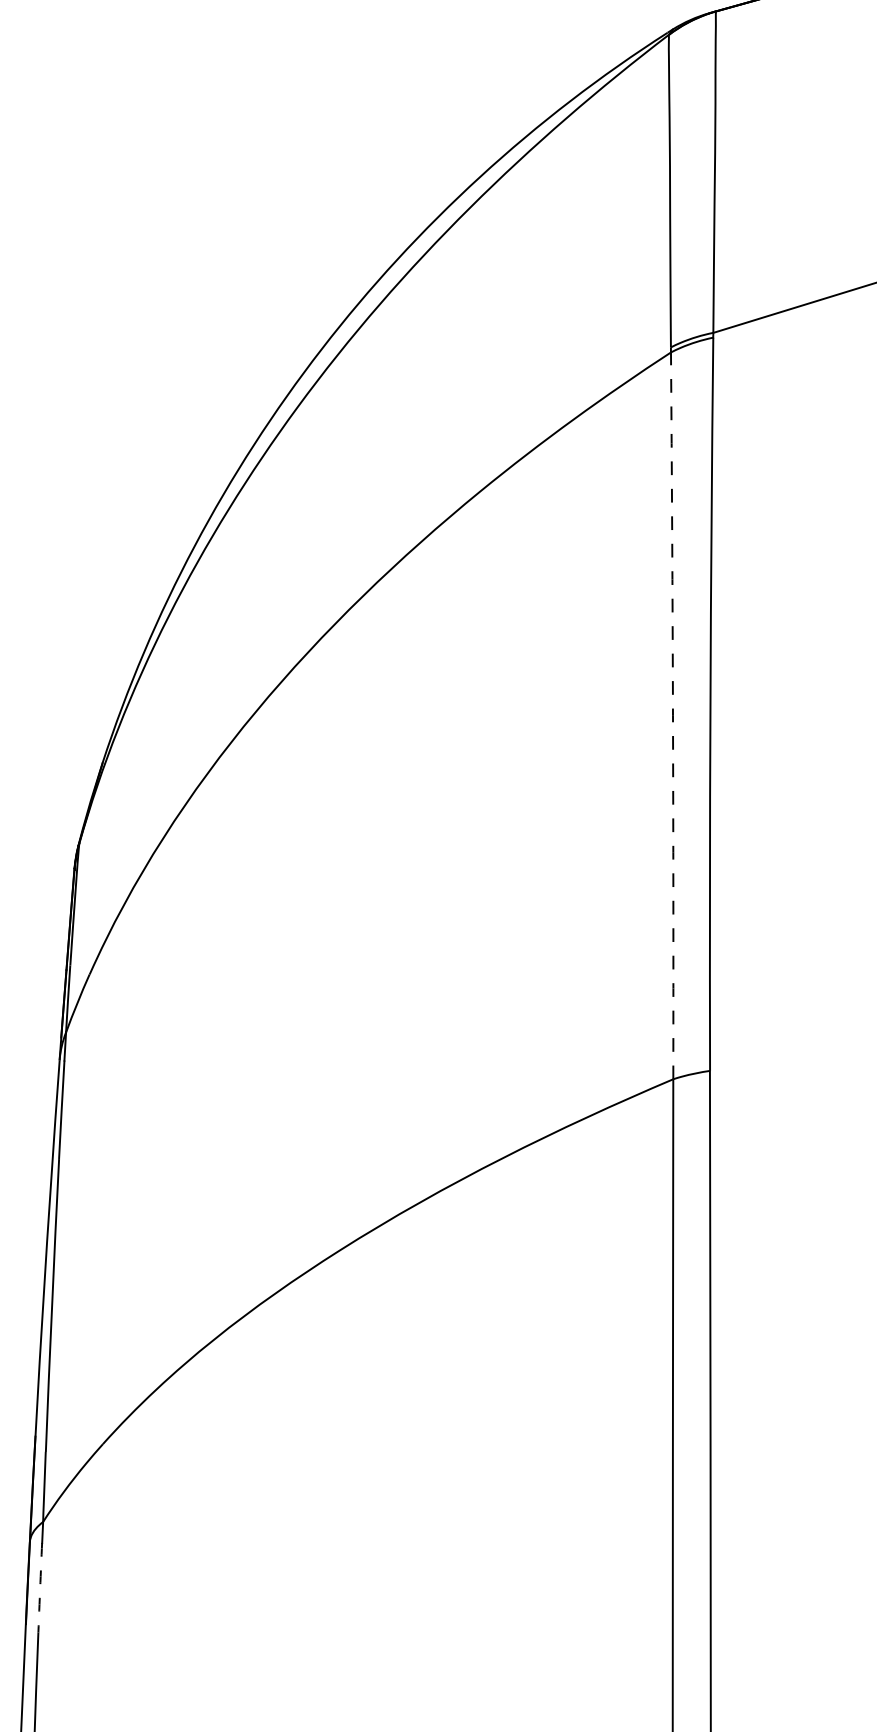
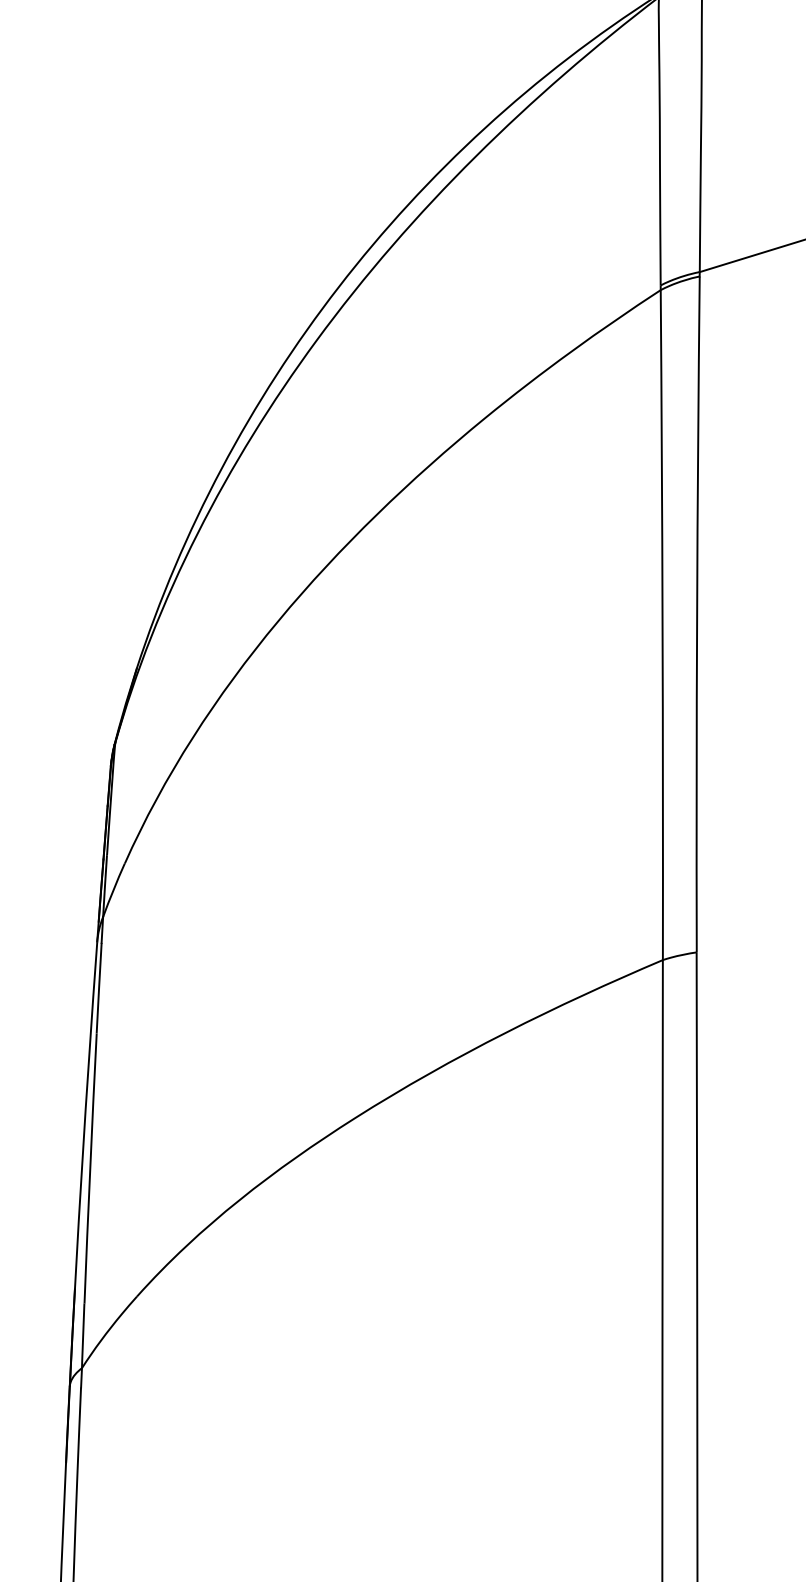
arc: (672, 715) -> (662, 624), dashed -> solid
arc: (40, 1587) -> (79, 1428), dashed -> solid

